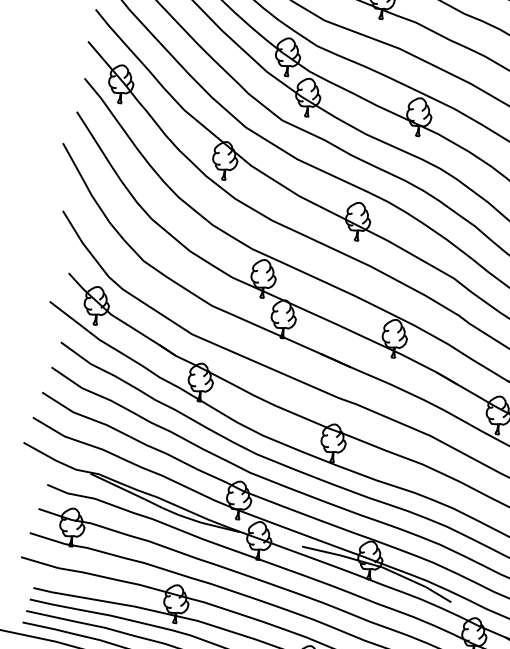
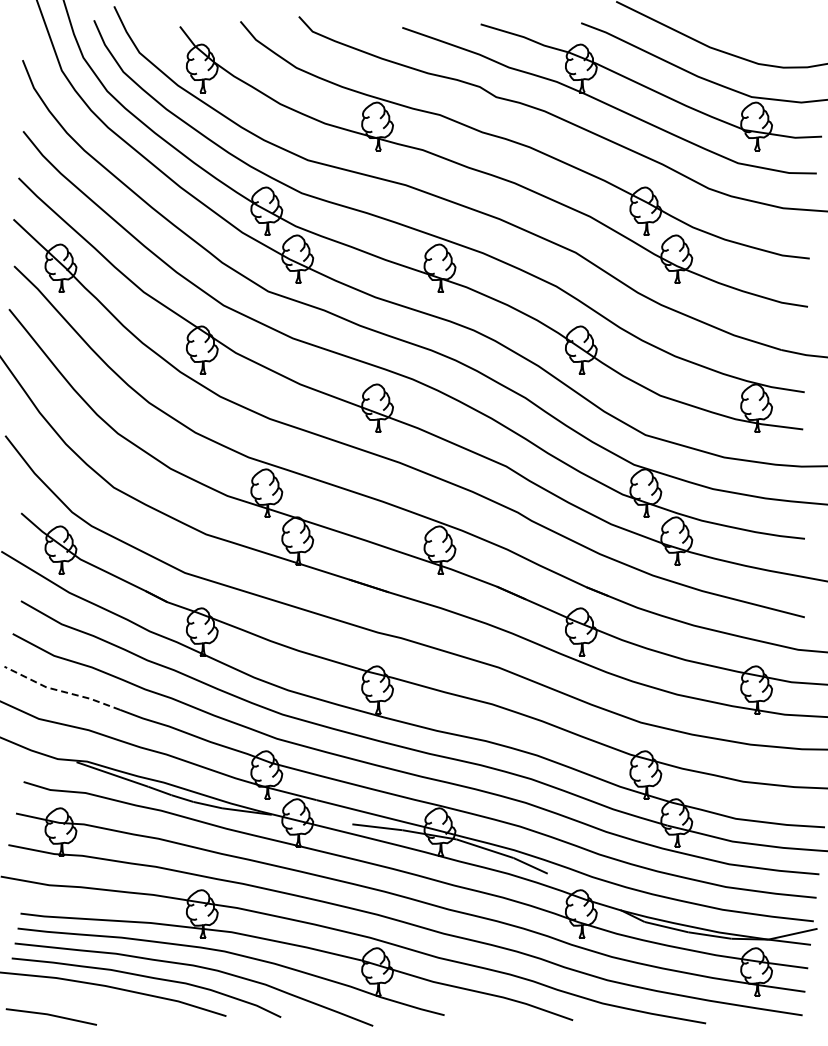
line: (84, 416) -> (60, 691), solid -> dashed

